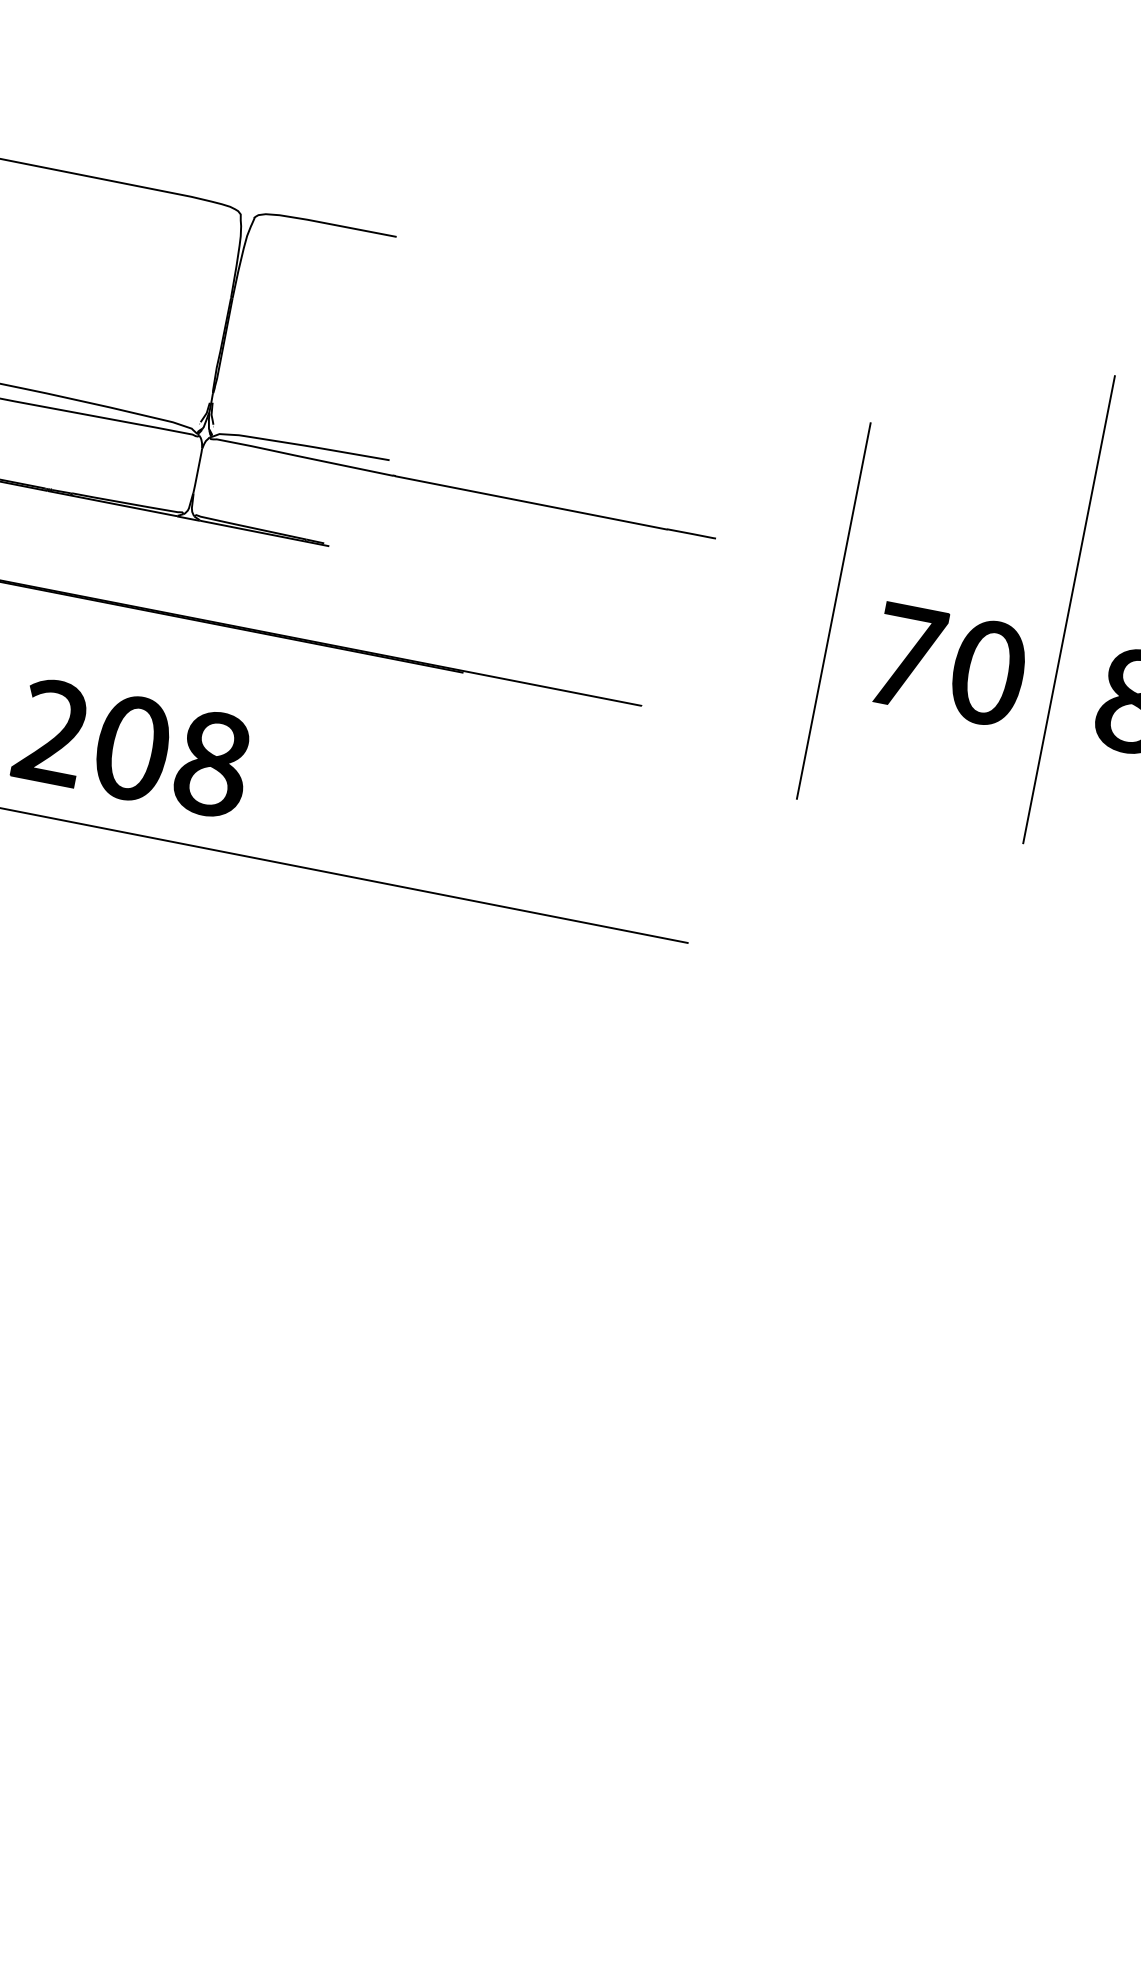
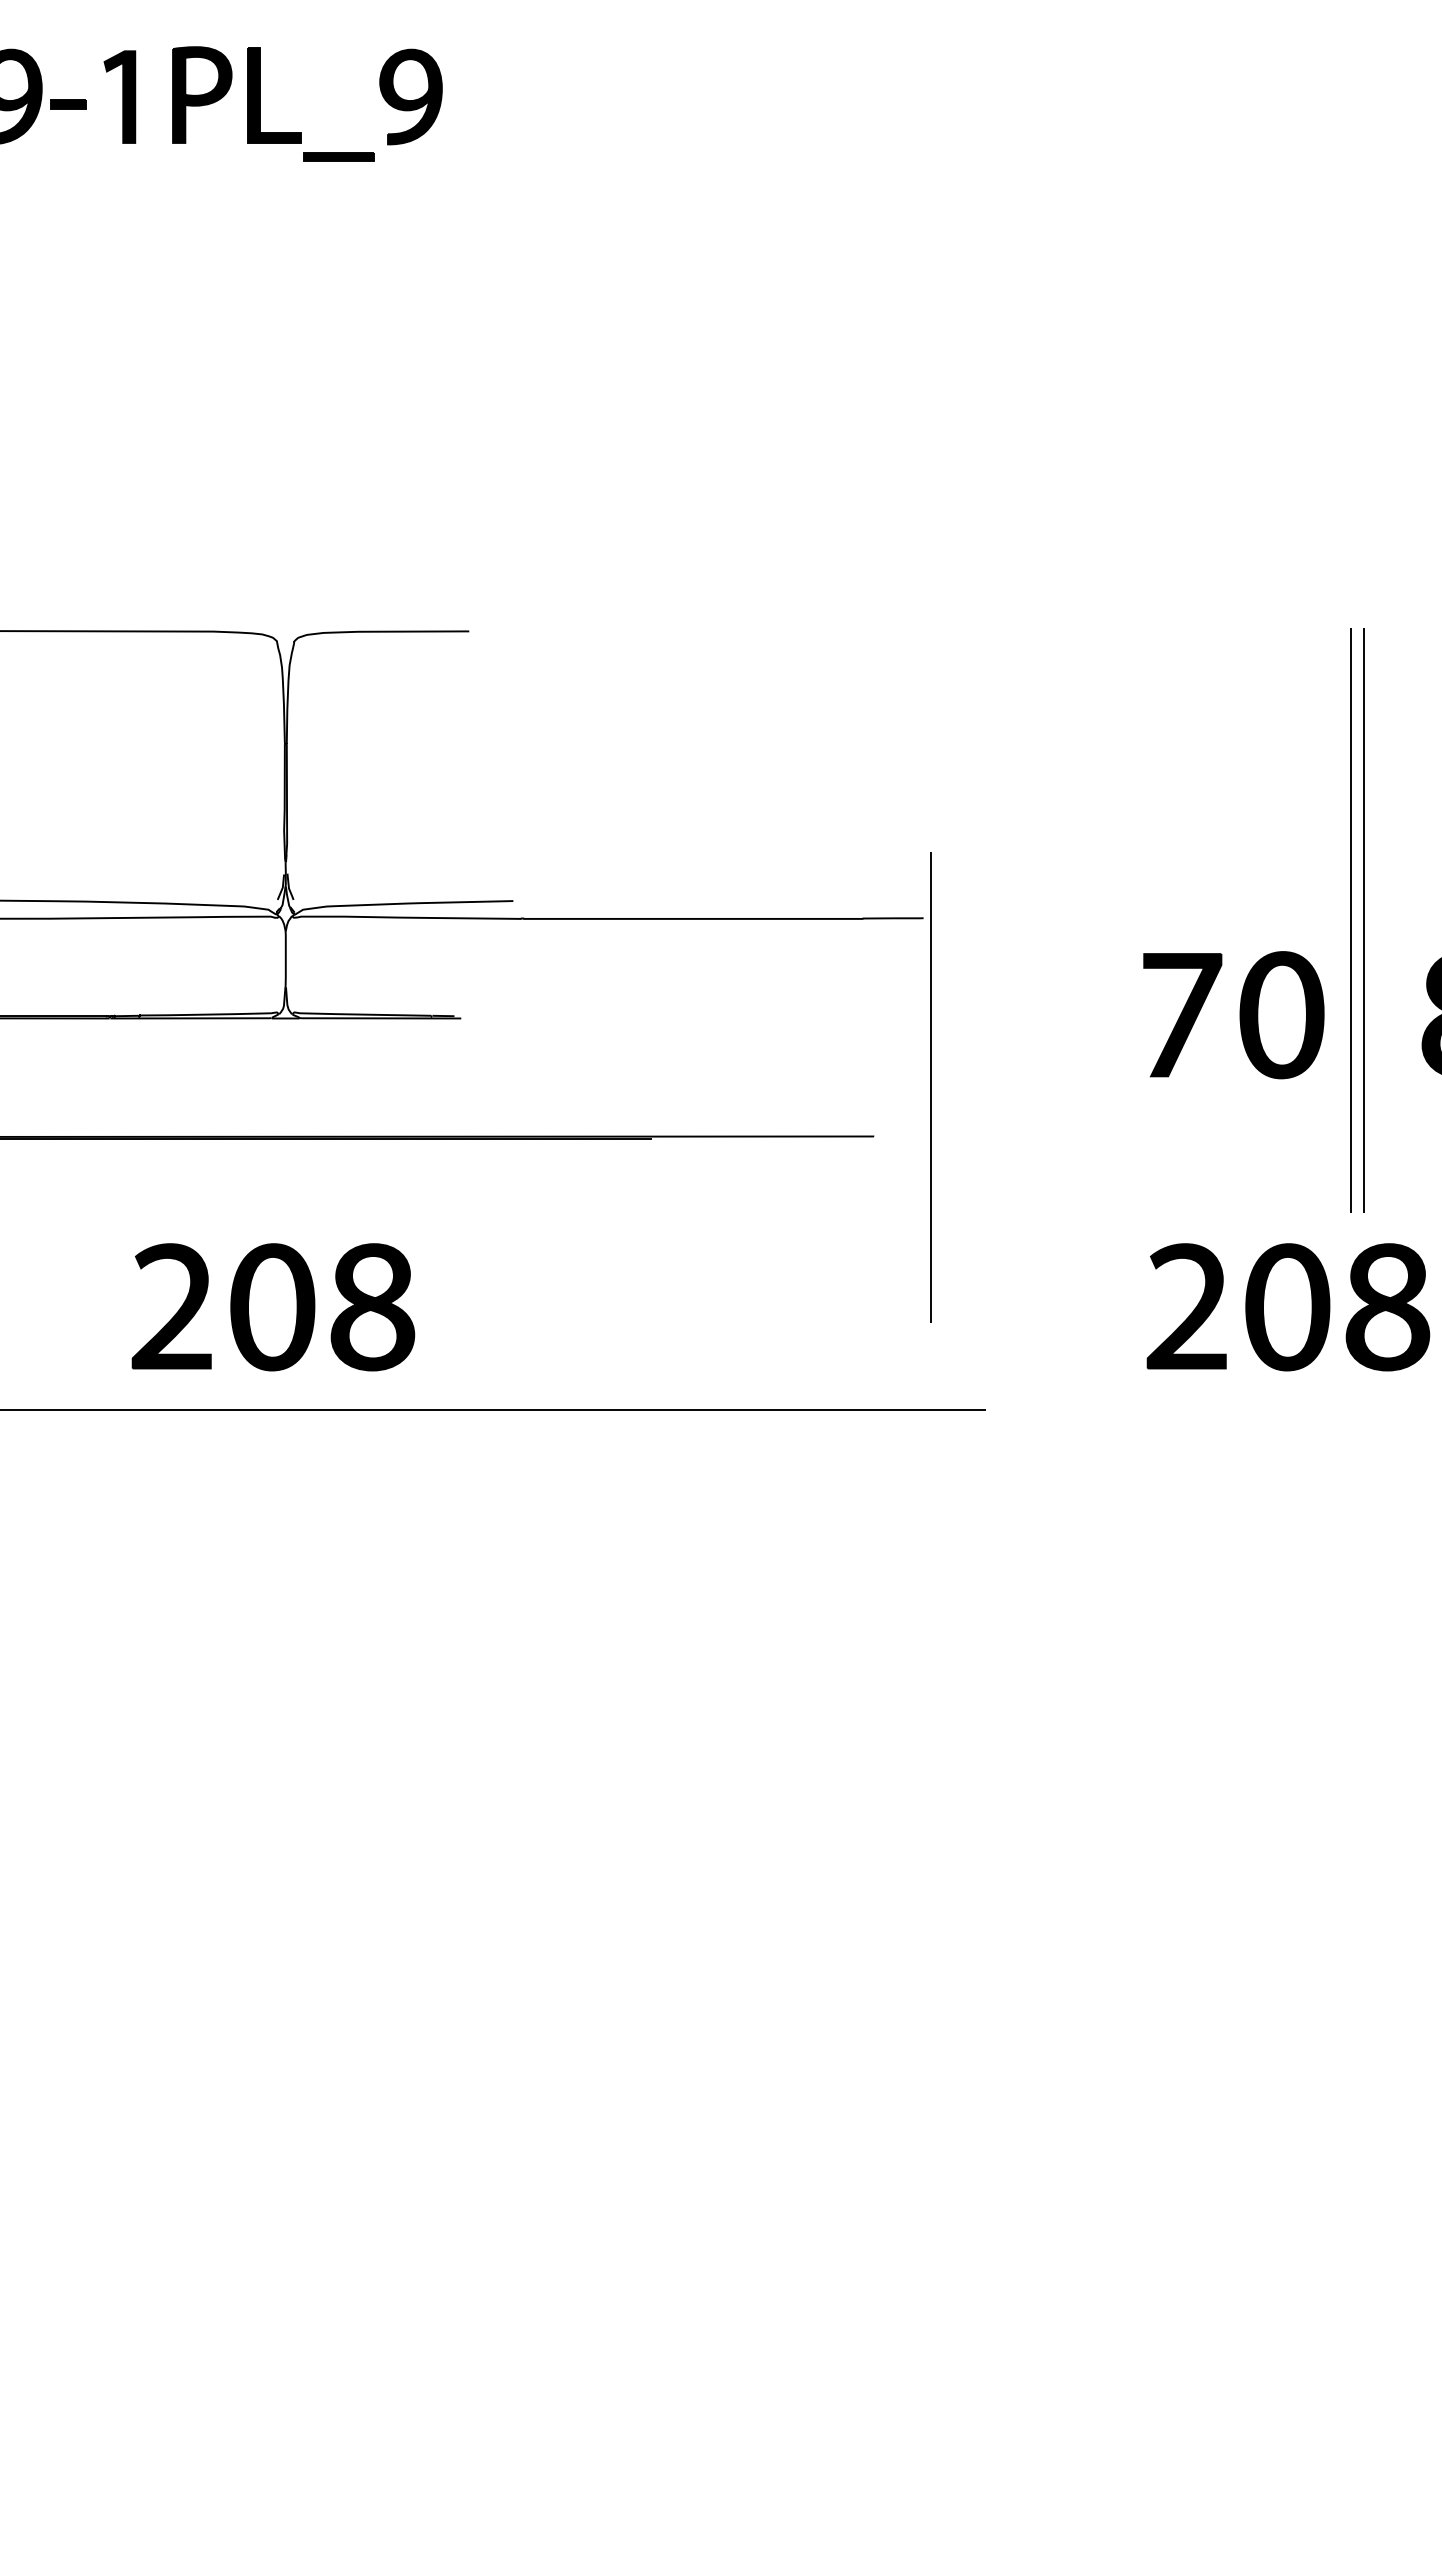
line: (1058, 607) -> (1350, 920), added
line: (833, 611) -> (930, 1087), moved
part: (947, 908) -> (1288, 1307), added

